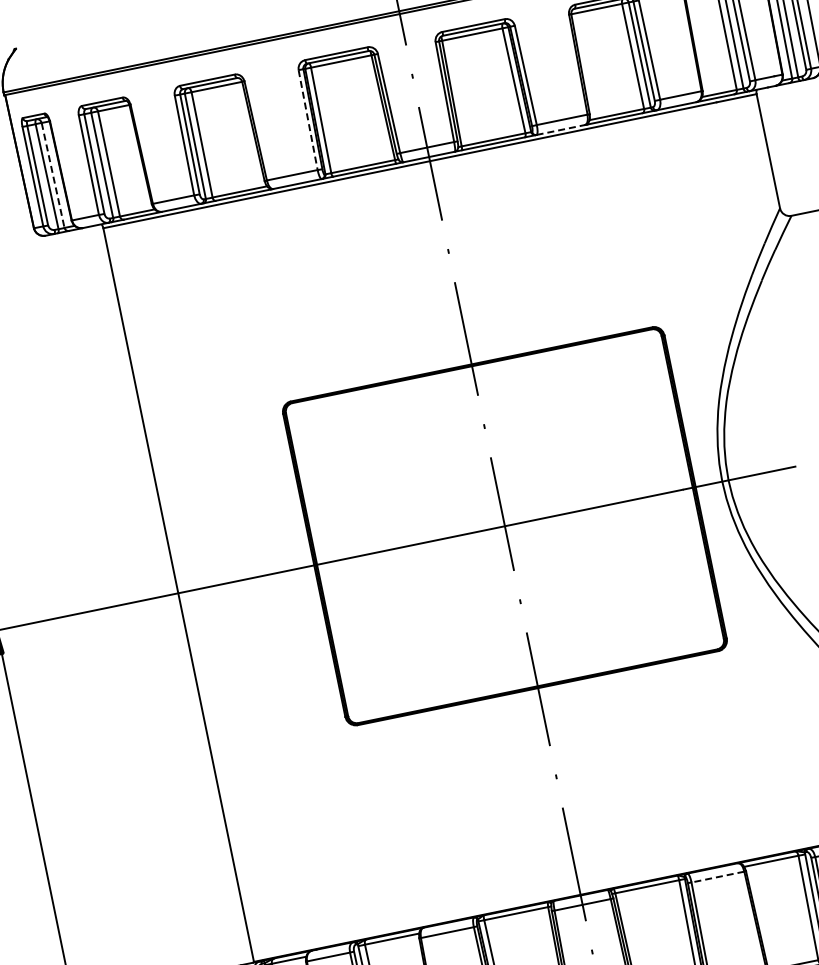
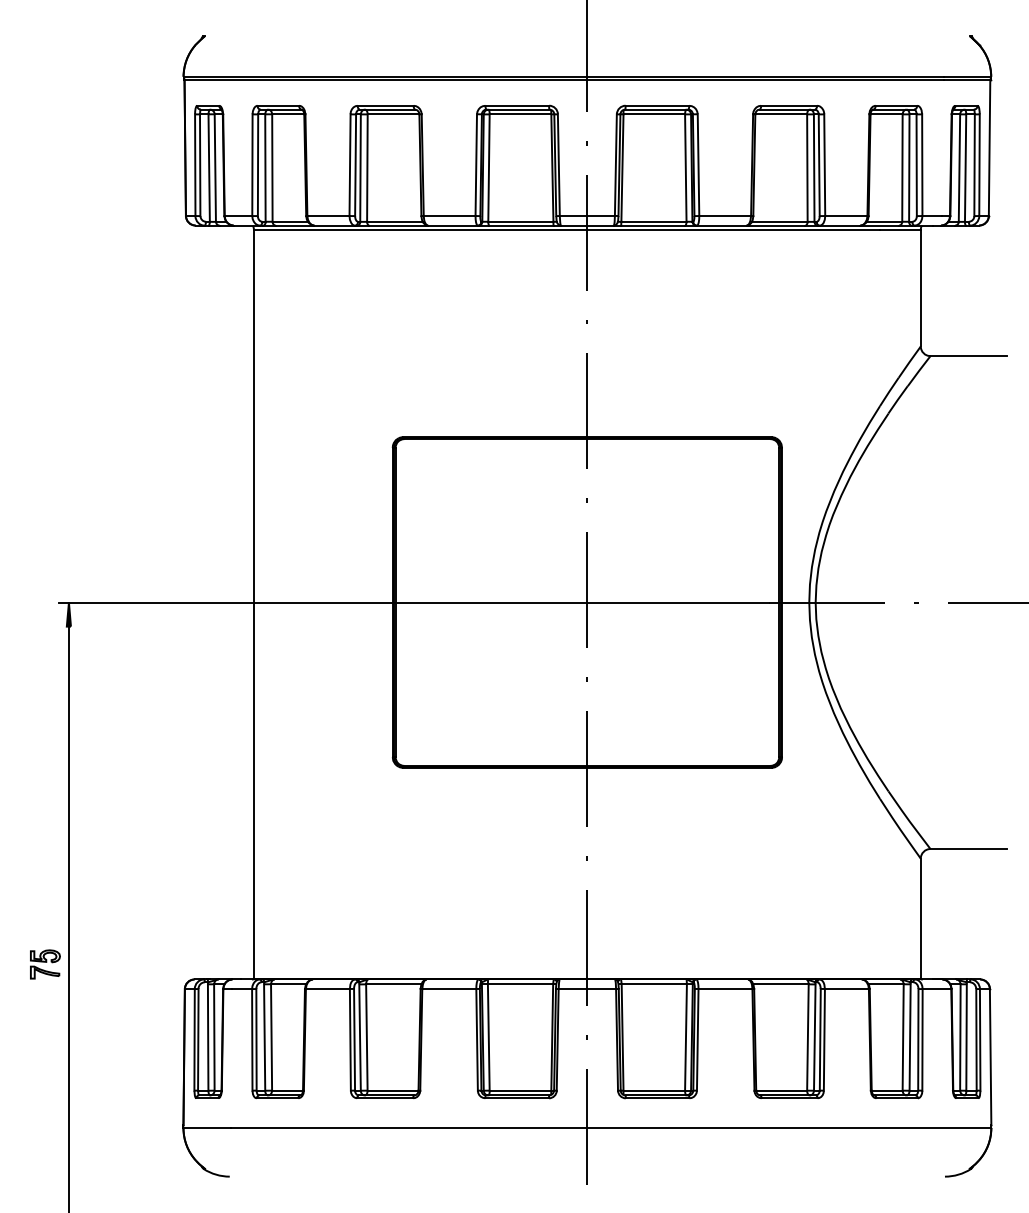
line: (308, 120) -> (476, 165), dashed -> solid
line: (560, 129) -> (721, 225), dashed -> solid
line: (53, 175) -> (215, 168), dashed -> solid
line: (718, 877) -> (725, 989), dashed -> solid

